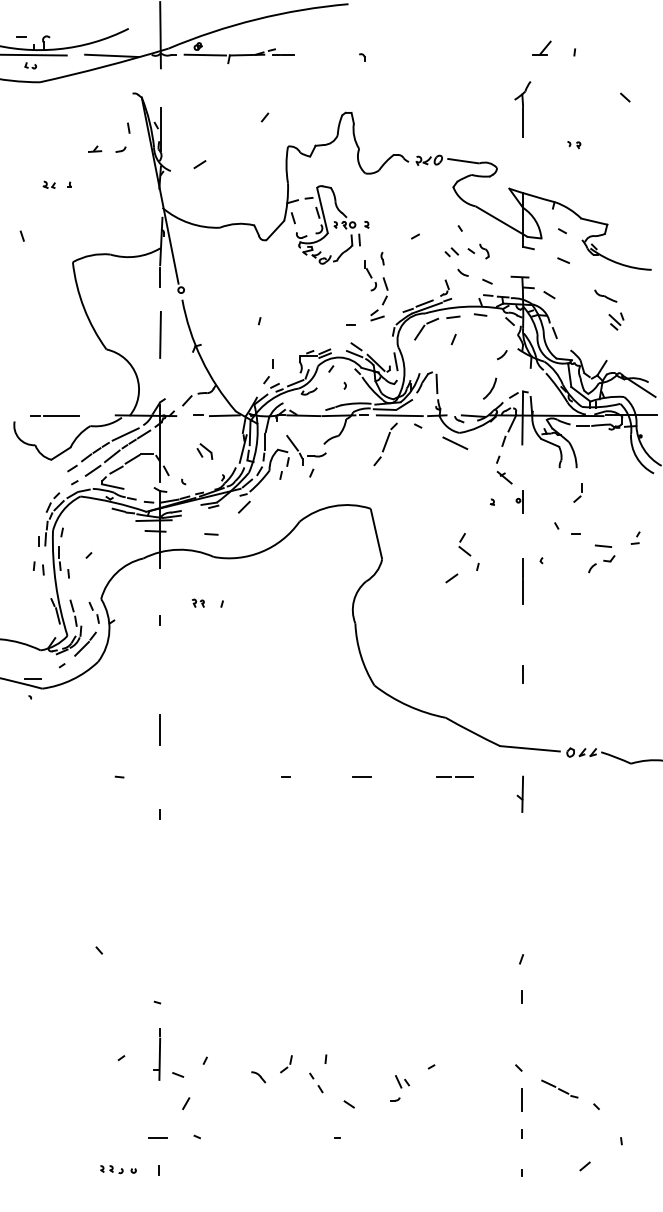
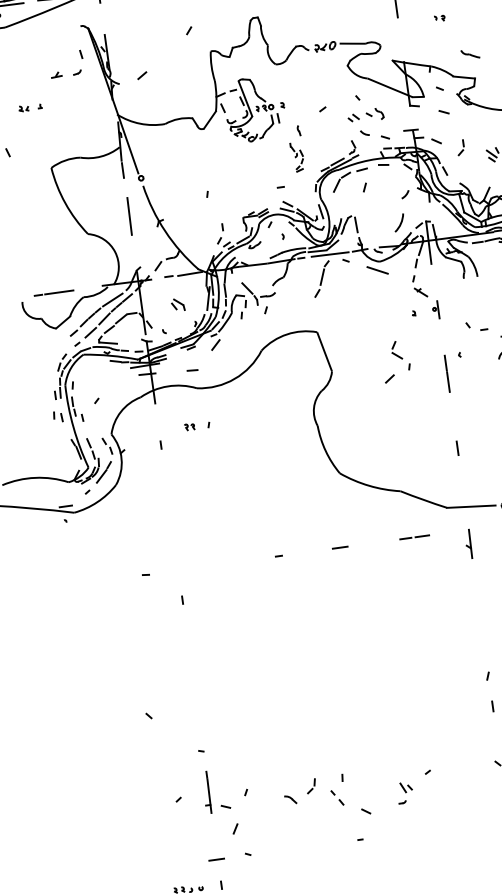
part: (376, 290) -> (297, 156), size x0.6
part: (605, 295) -> (470, 53), moved
part: (577, 492) -> (460, 147), moved
line: (160, 729) -> (173, 532), removed

